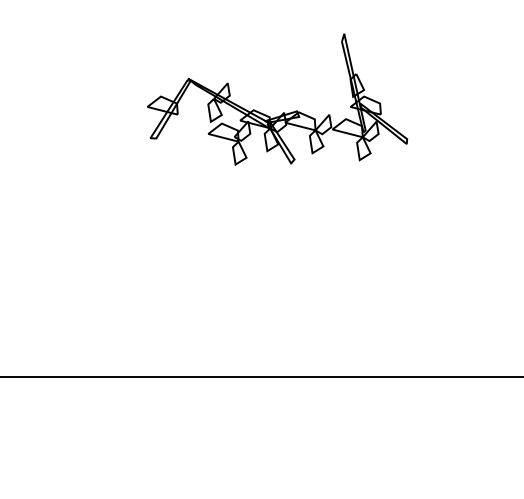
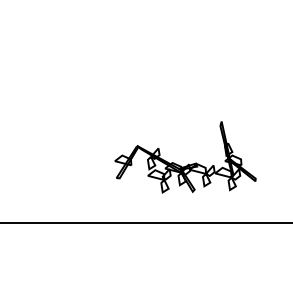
part: (283, 111) -> (188, 163), moved

